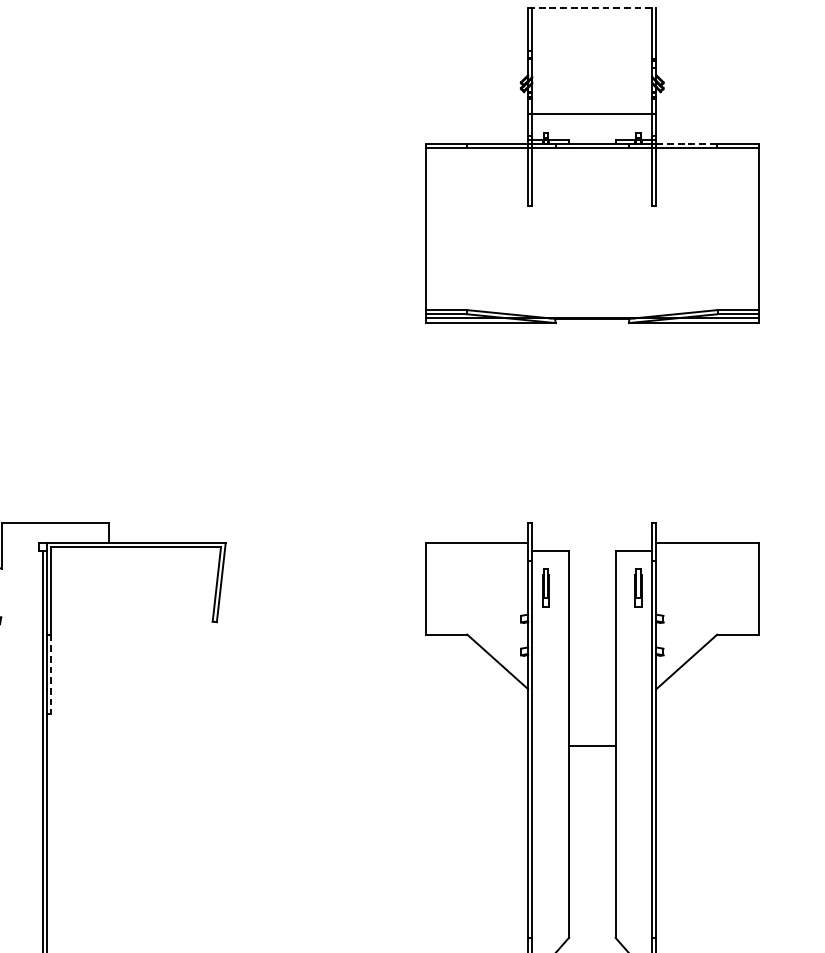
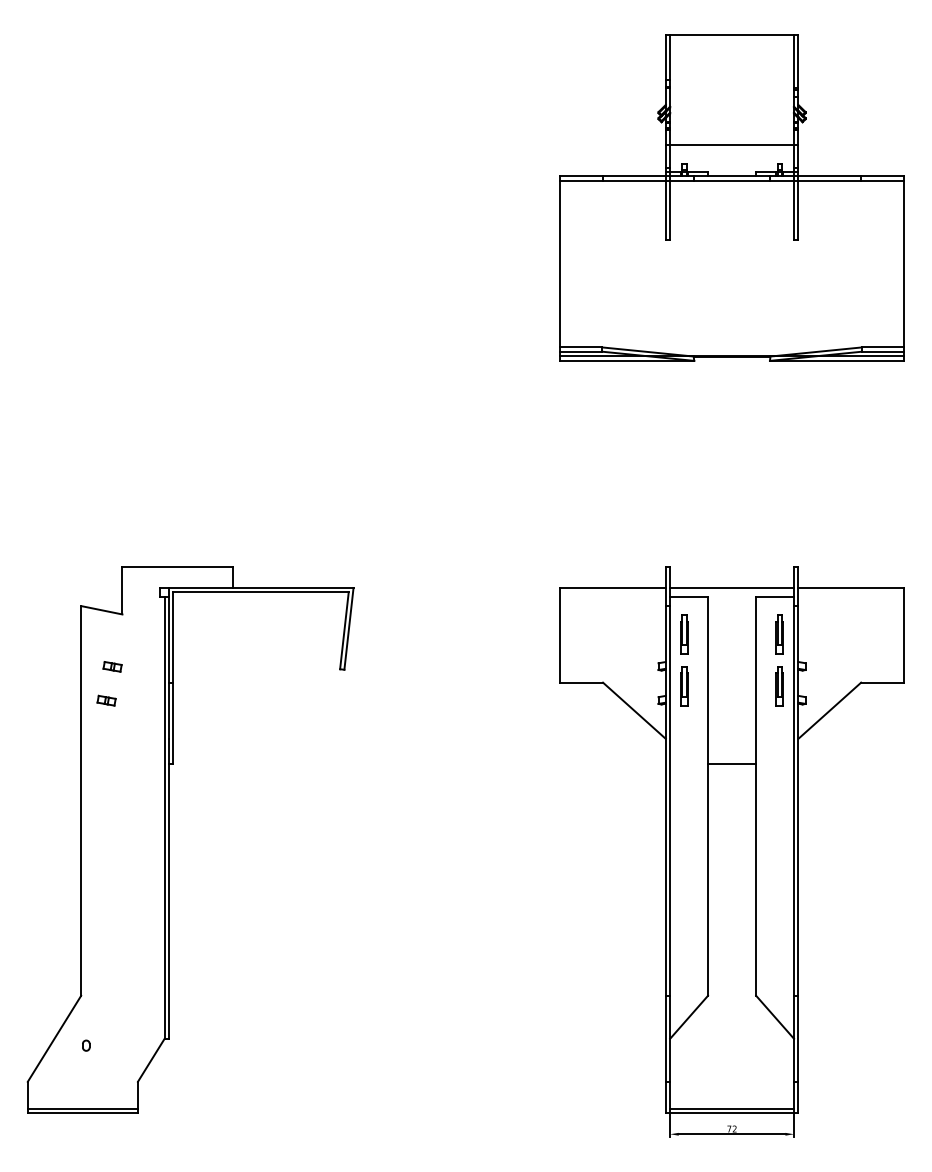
line: (592, 8) -> (732, 35), dashed -> solid
line: (687, 144) -> (830, 176), dashed -> solid
line: (592, 543) -> (732, 588), added
part: (546, 638) -> (684, 686), added
part: (638, 638) -> (779, 686), added
line: (51, 674) -> (173, 723), dashed -> solid
line: (592, 745) -> (732, 764), moved

